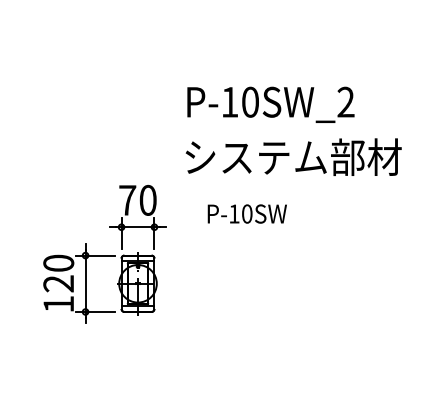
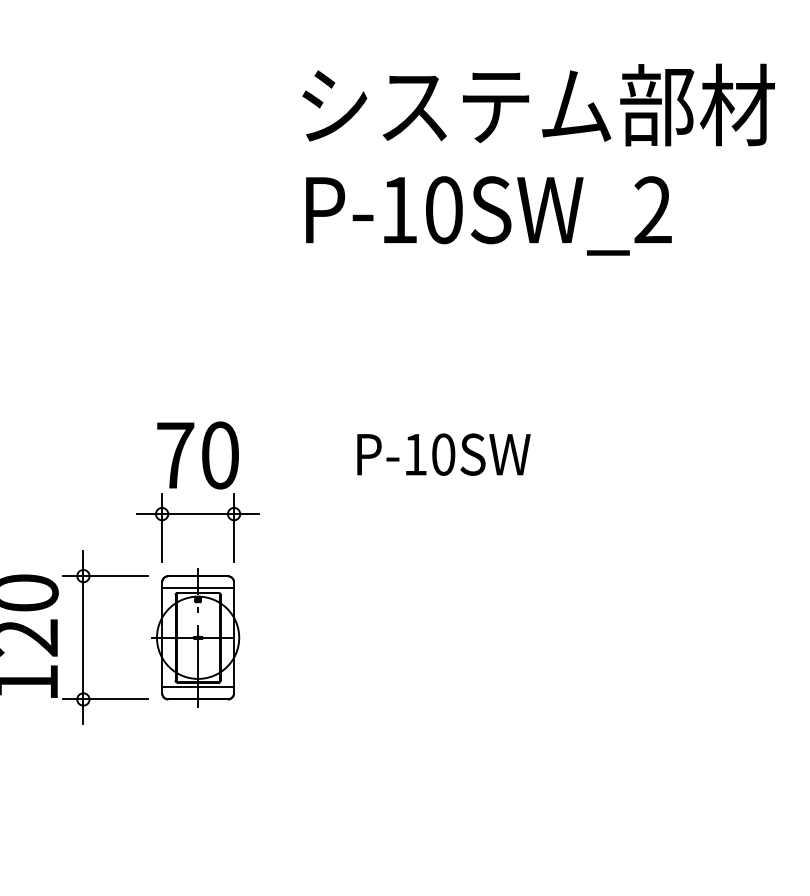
text: (270, 104) -> (487, 215), moved
text: (293, 156) -> (538, 103), moved
text: (246, 213) -> (441, 453), moved

